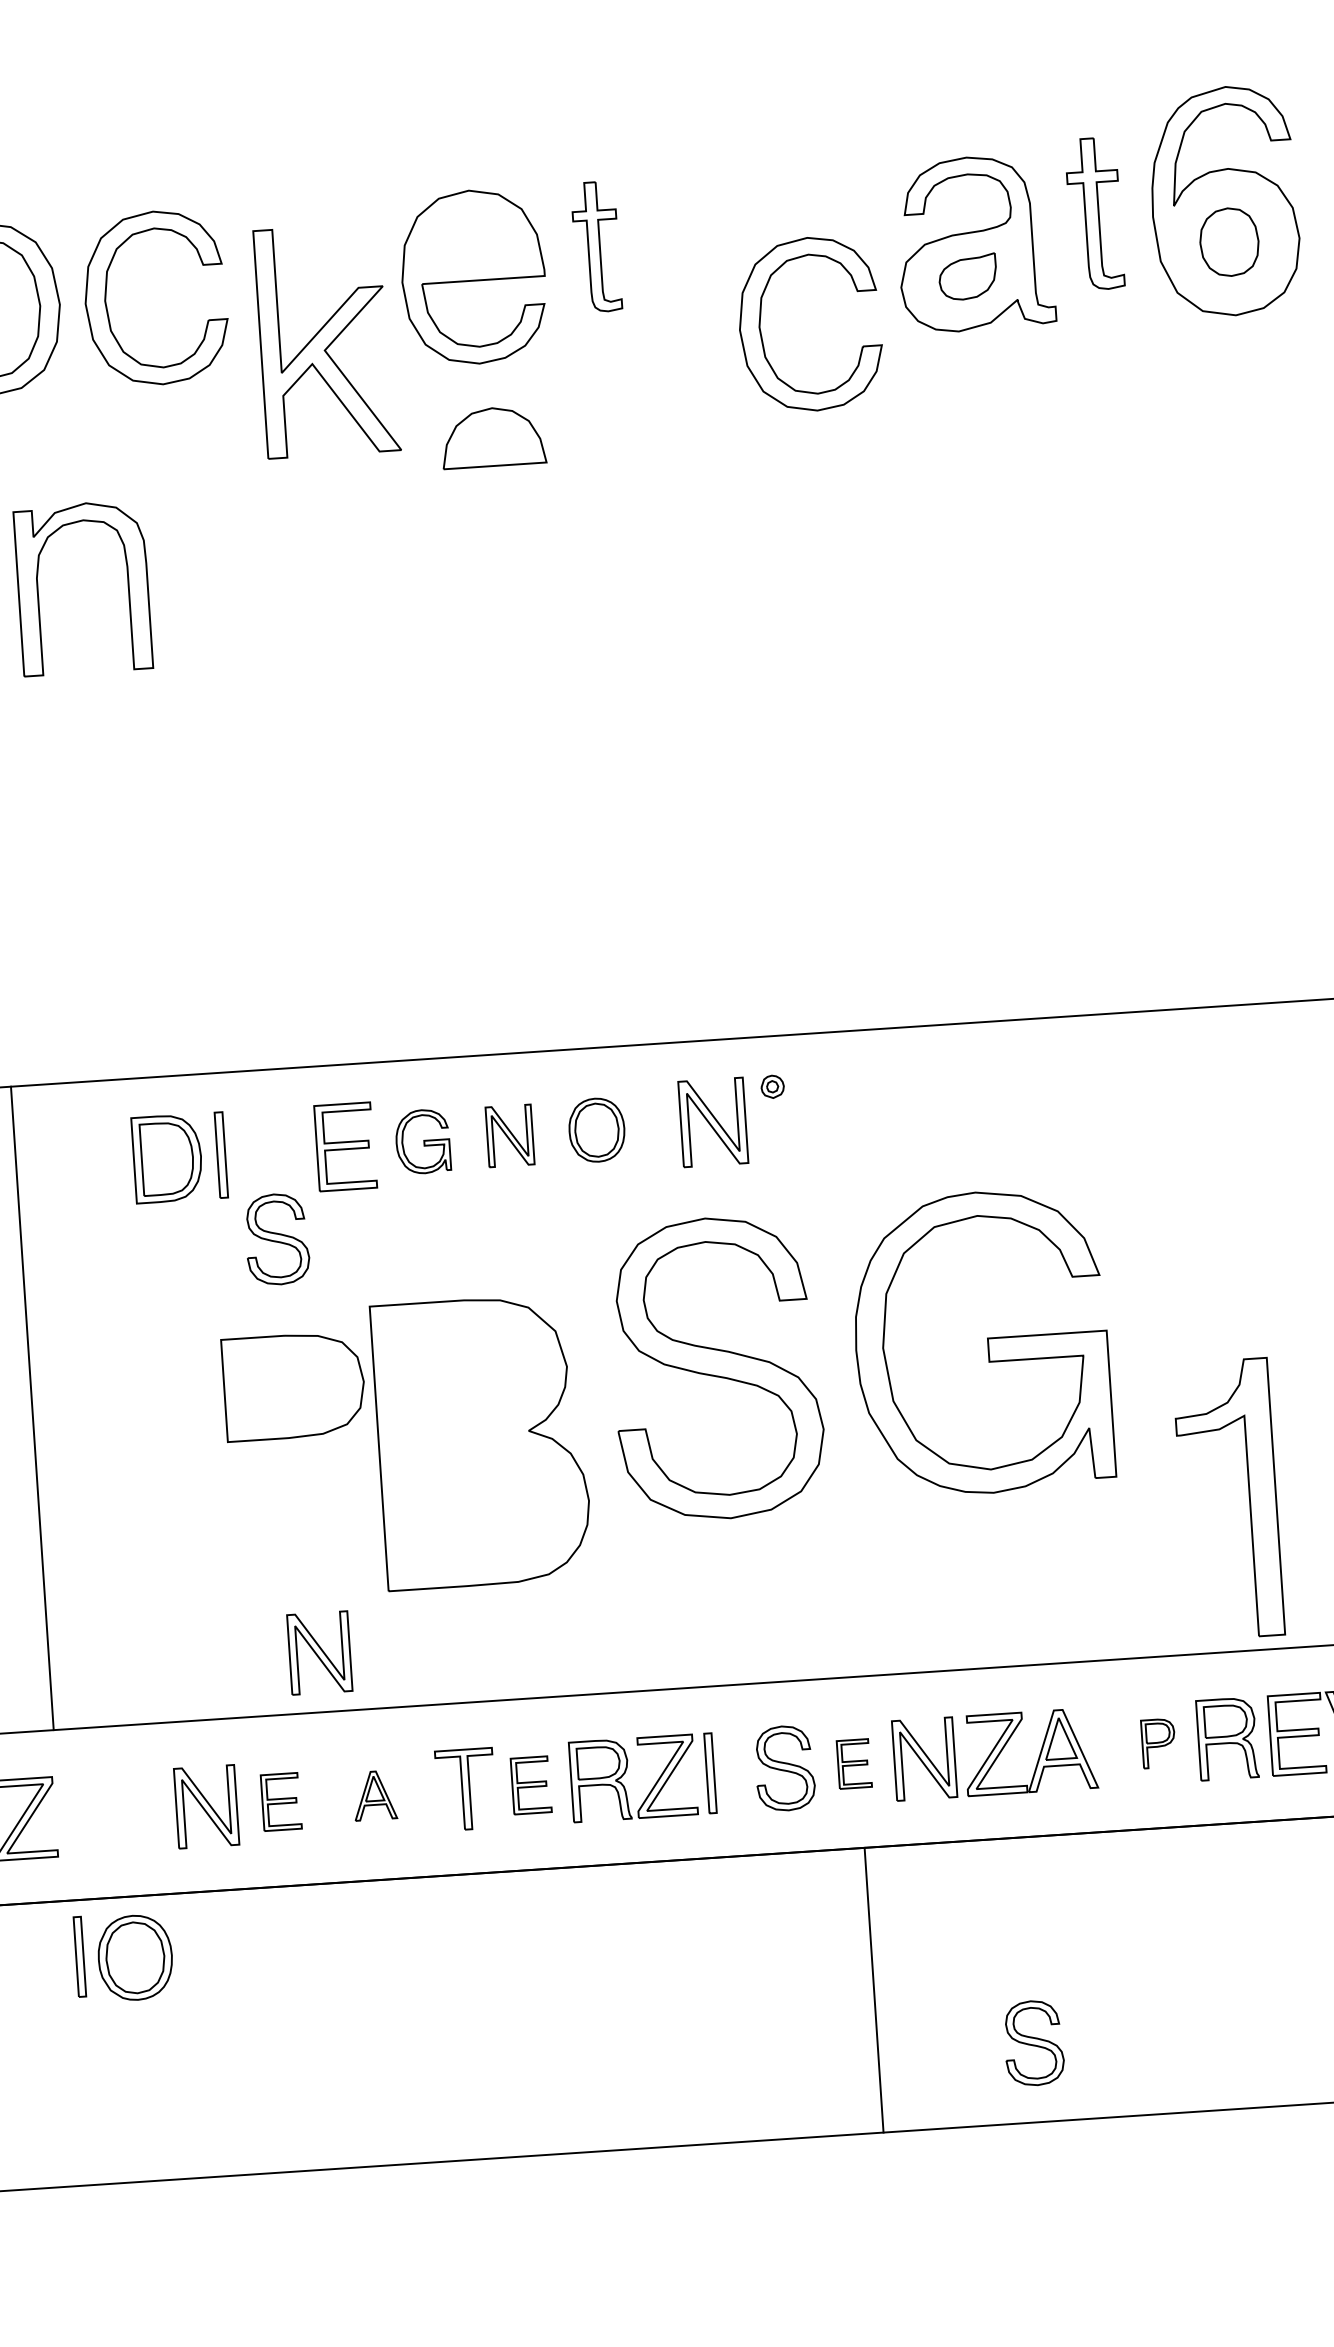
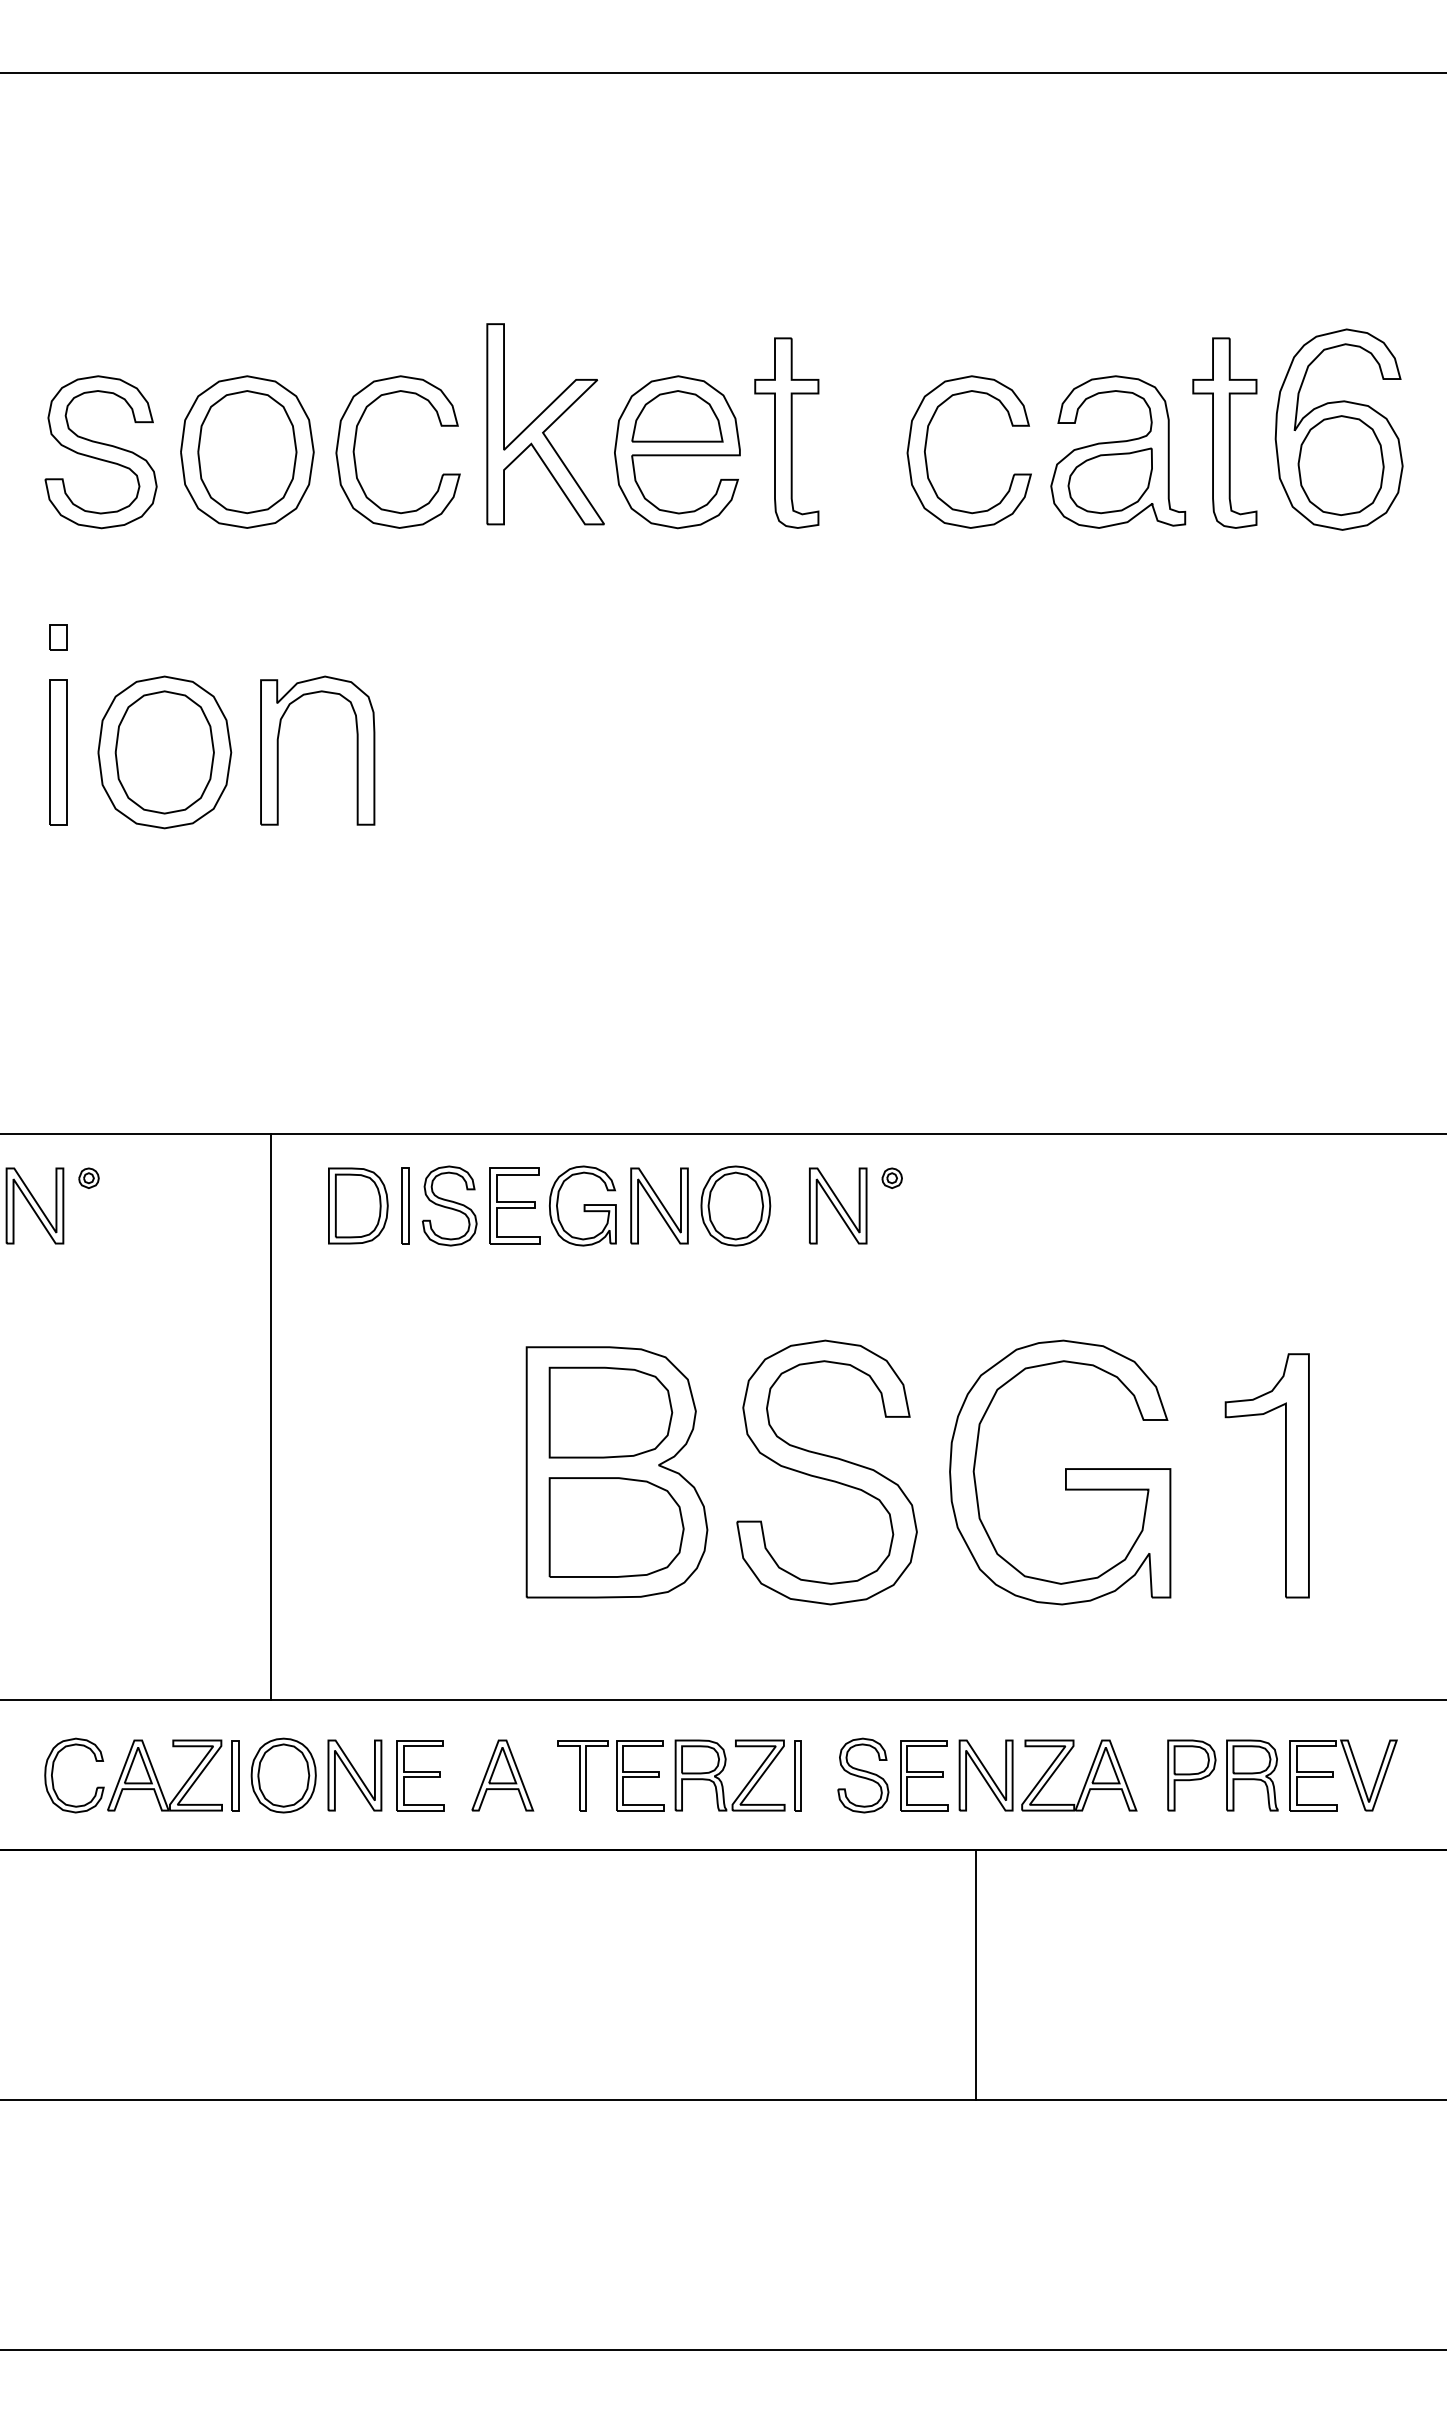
part: (1094, 213) -> (1224, 432), size x1.43
part: (1228, 242) -> (1340, 465), size x1.67
part: (596, 246) -> (786, 432), size x1.67
part: (967, 276) -> (1109, 480), size x1.67
part: (761, 323) -> (926, 448), moved
part: (327, 340) -> (545, 424), moved
part: (493, 437) -> (677, 416), moved
part: (38, 590) -> (278, 750), moved
part: (596, 1129) -> (735, 1205), size x1.43
part: (510, 1135) -> (659, 1205), size x1.43
part: (422, 1141) -> (582, 1205), size x1.43
part: (276, 1238) -> (449, 1205), moved
part: (981, 1342) -> (1060, 1472), moved
part: (716, 1368) -> (826, 1472), moved
part: (293, 1386) -> (610, 1412), moved
line: (32, 1408) -> (270, 1416), moved
part: (1249, 1497) -> (1285, 1475), moved
part: (485, 1504) -> (616, 1527), added
part: (319, 1653) -> (462, 1647), removed
part: (1158, 1743) -> (1191, 1775), size x1.67
part: (854, 1763) -> (924, 1775), size x1.67
part: (531, 1785) -> (640, 1775), size x1.43
part: (374, 1795) -> (502, 1775), size x1.67
part: (281, 1801) -> (420, 1775), size x1.43
part: (80, 1956) -> (235, 1775), moved
part: (135, 1957) -> (283, 1775), moved
line: (874, 1989) -> (976, 1974), moved
part: (1034, 2043) -> (1065, 2030), removed

